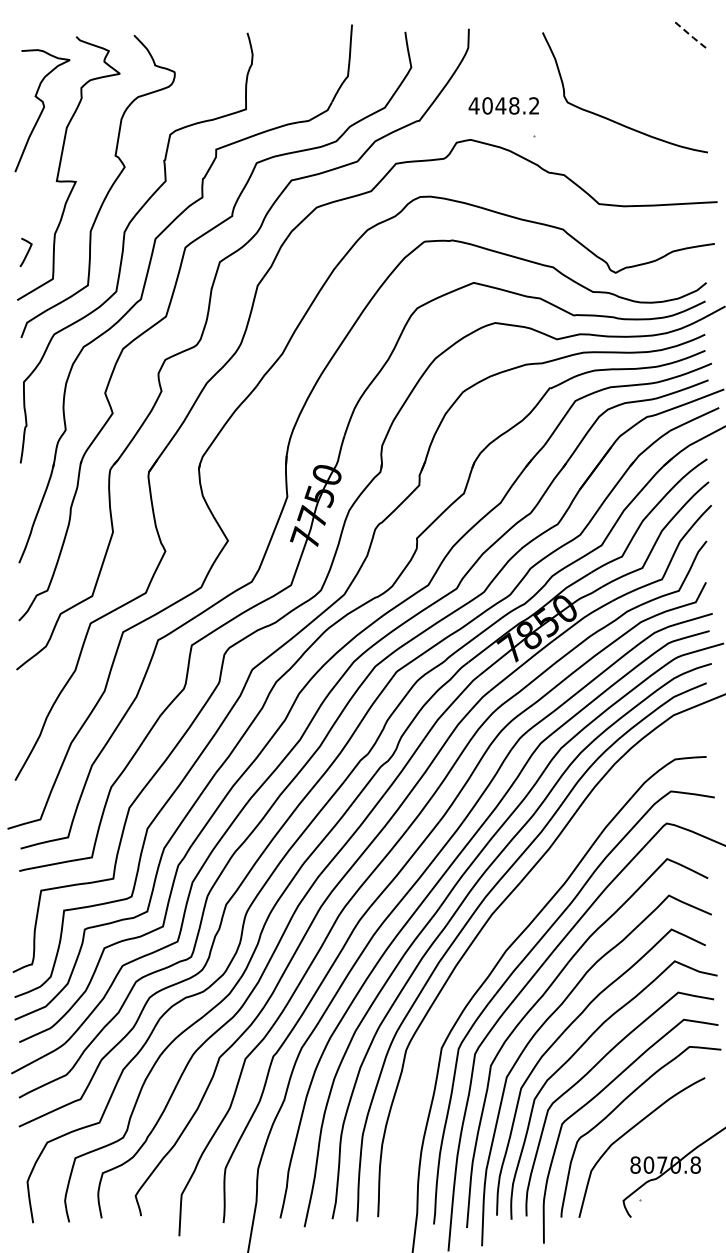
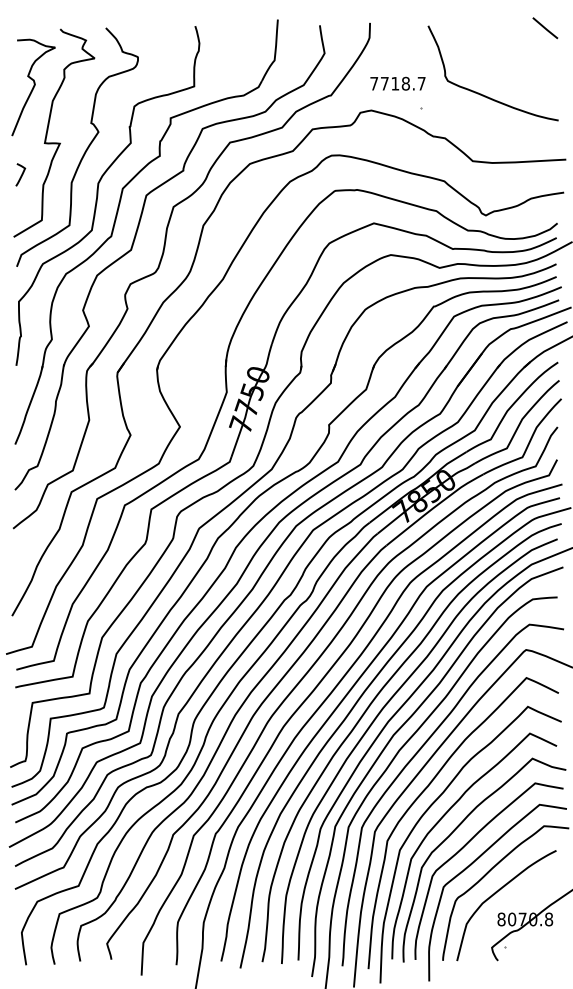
line: (691, 36) -> (545, 28), dashed -> solid
text: (503, 105) -> (397, 83), 4048.2 -> 7718.7
curve: (27, 251) -> (21, 174), moved
curve: (495, 938) -> (391, 740), added

